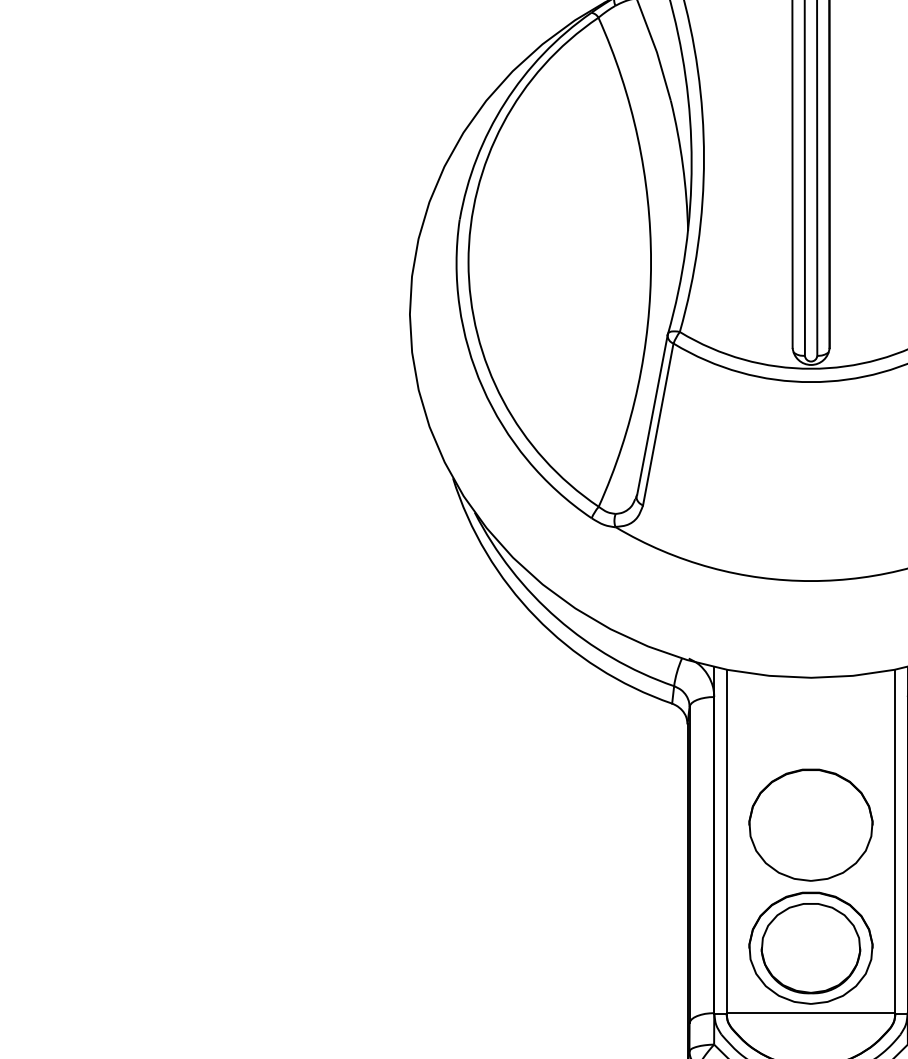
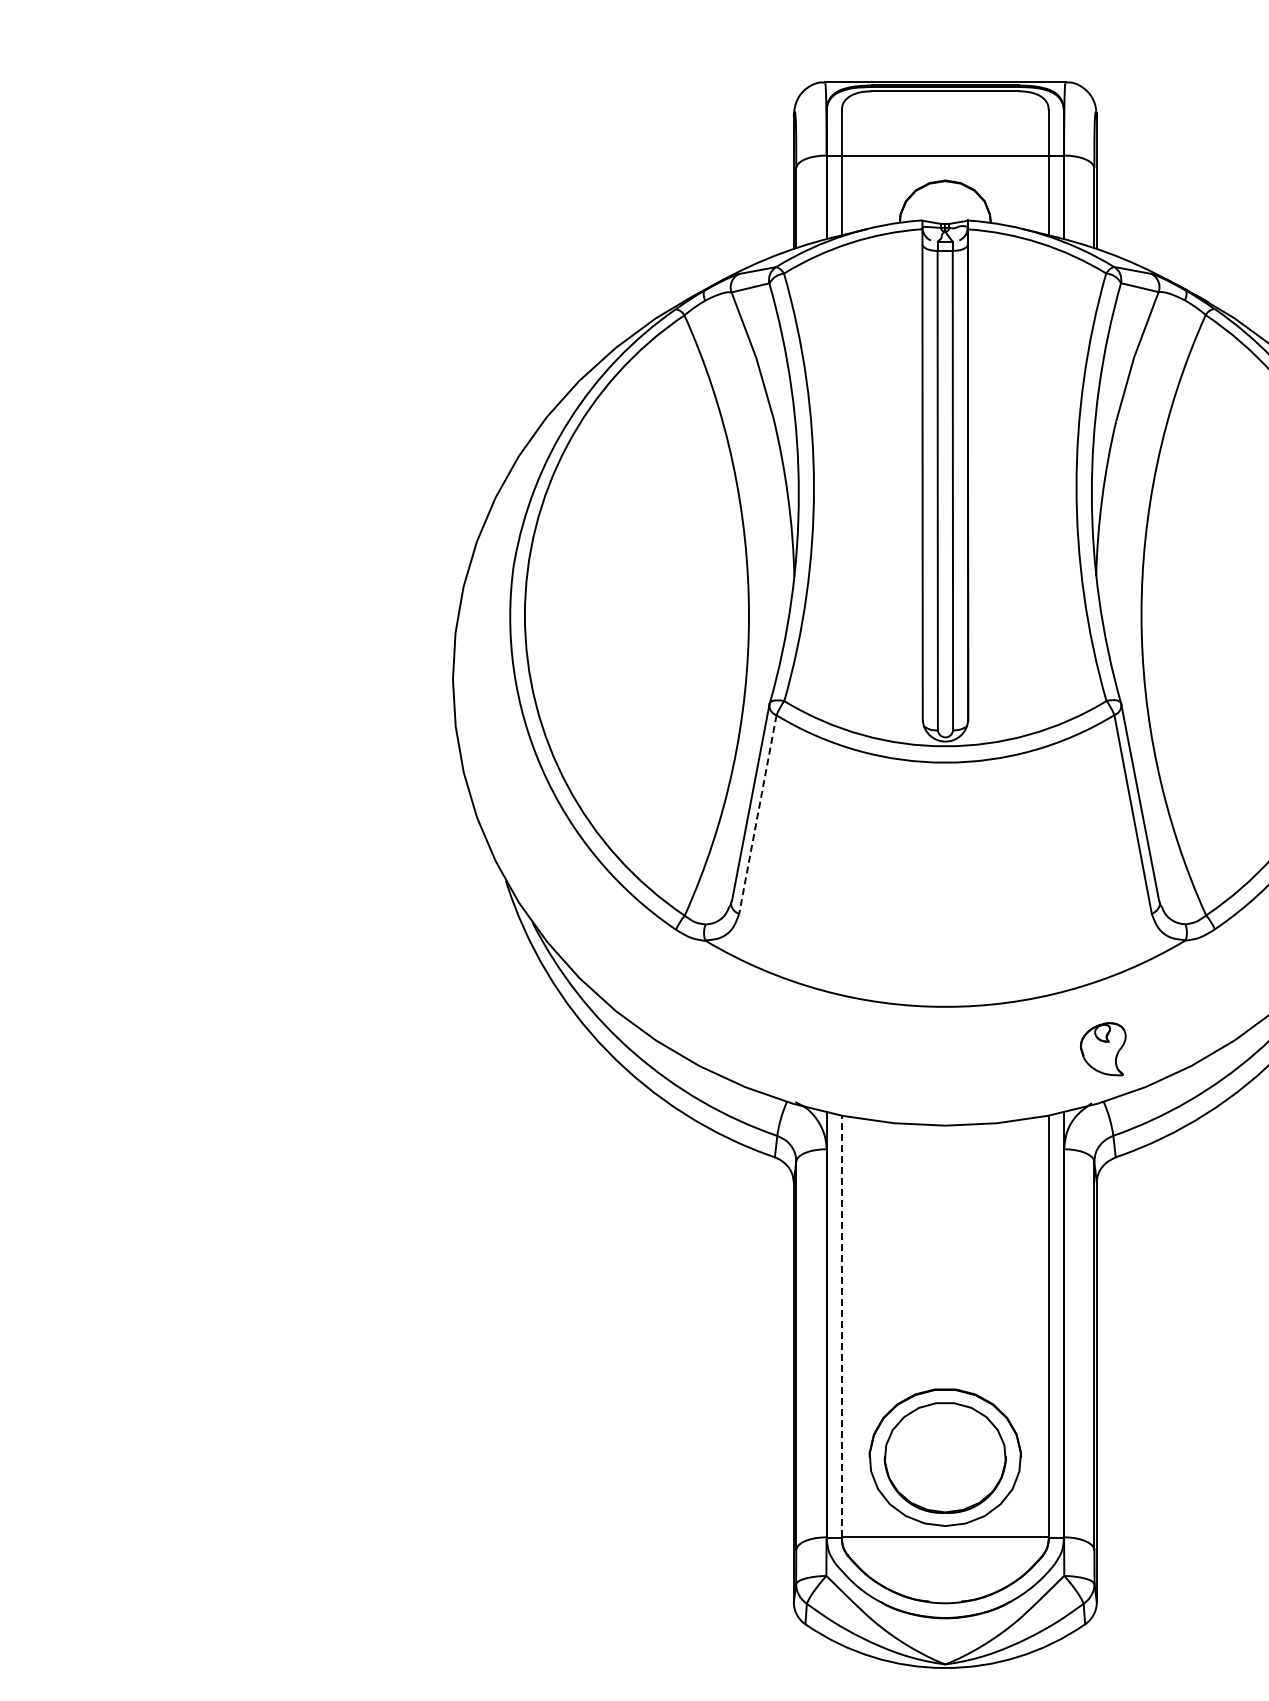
line: (658, 425) -> (757, 815), solid -> dashed
part: (810, 825) -> (944, 1306), removed
line: (726, 841) -> (841, 1326), solid -> dashed

